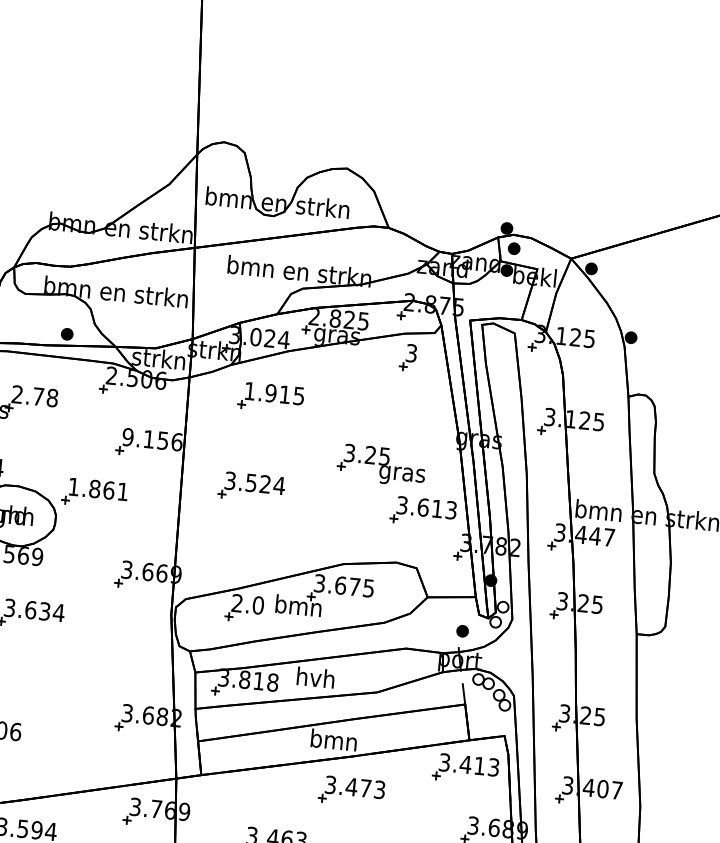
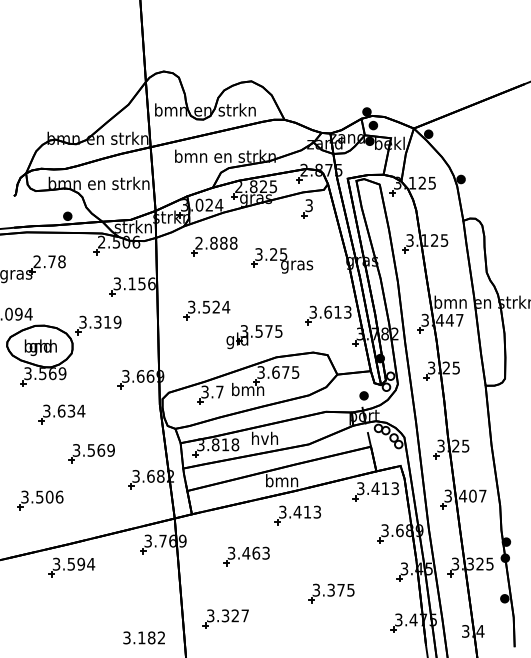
text: (274, 392) -> (216, 242), 1.915 -> 2.888
text: (128, 436) -> (117, 283), 9.156 -> 3.156
part: (382, 464) -> (282, 260), moved
text: (98, 488) -> (100, 321), 1.861 -> 3.319
part: (315, 532) -> (254, 337), added
text: (247, 603) -> (212, 391), 2.0 -> 3.7
part: (67, 674) -> (91, 453), added
text: (365, 788) -> (307, 512), 3.473 -> 3.413

